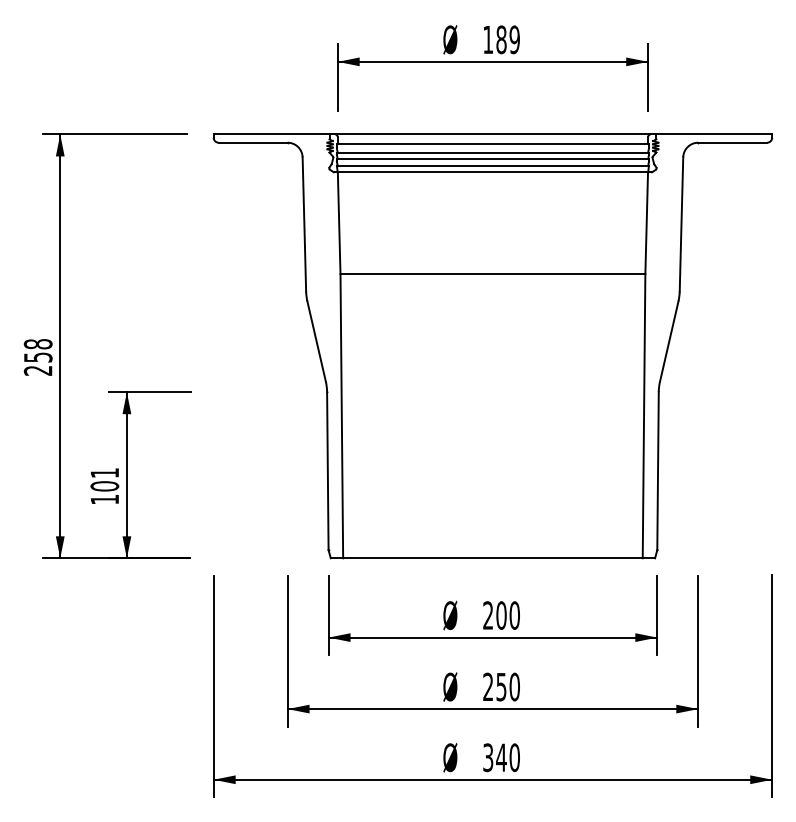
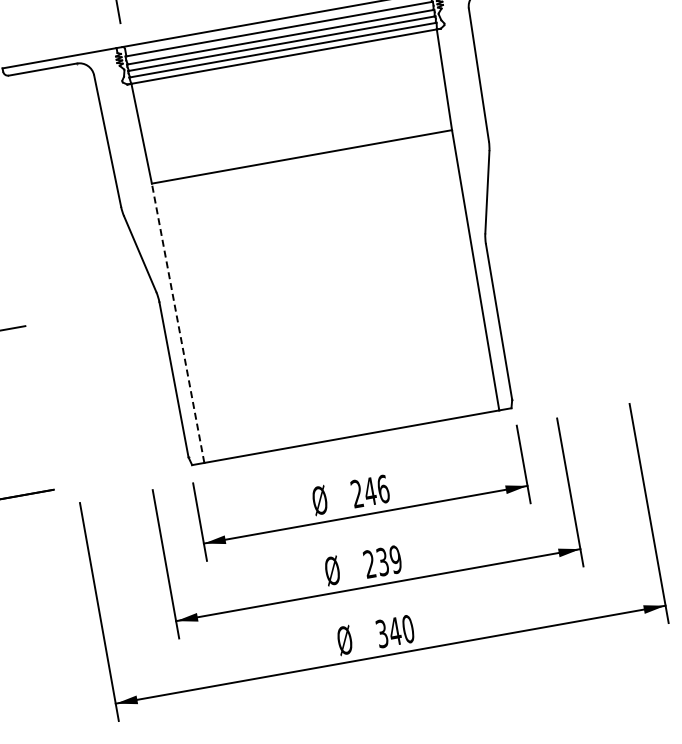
line: (341, 415) -> (177, 322), solid -> dashed
text: (508, 615) -> (377, 490), 200 -> 246
text: (508, 686) -> (389, 560), 250 -> 239

